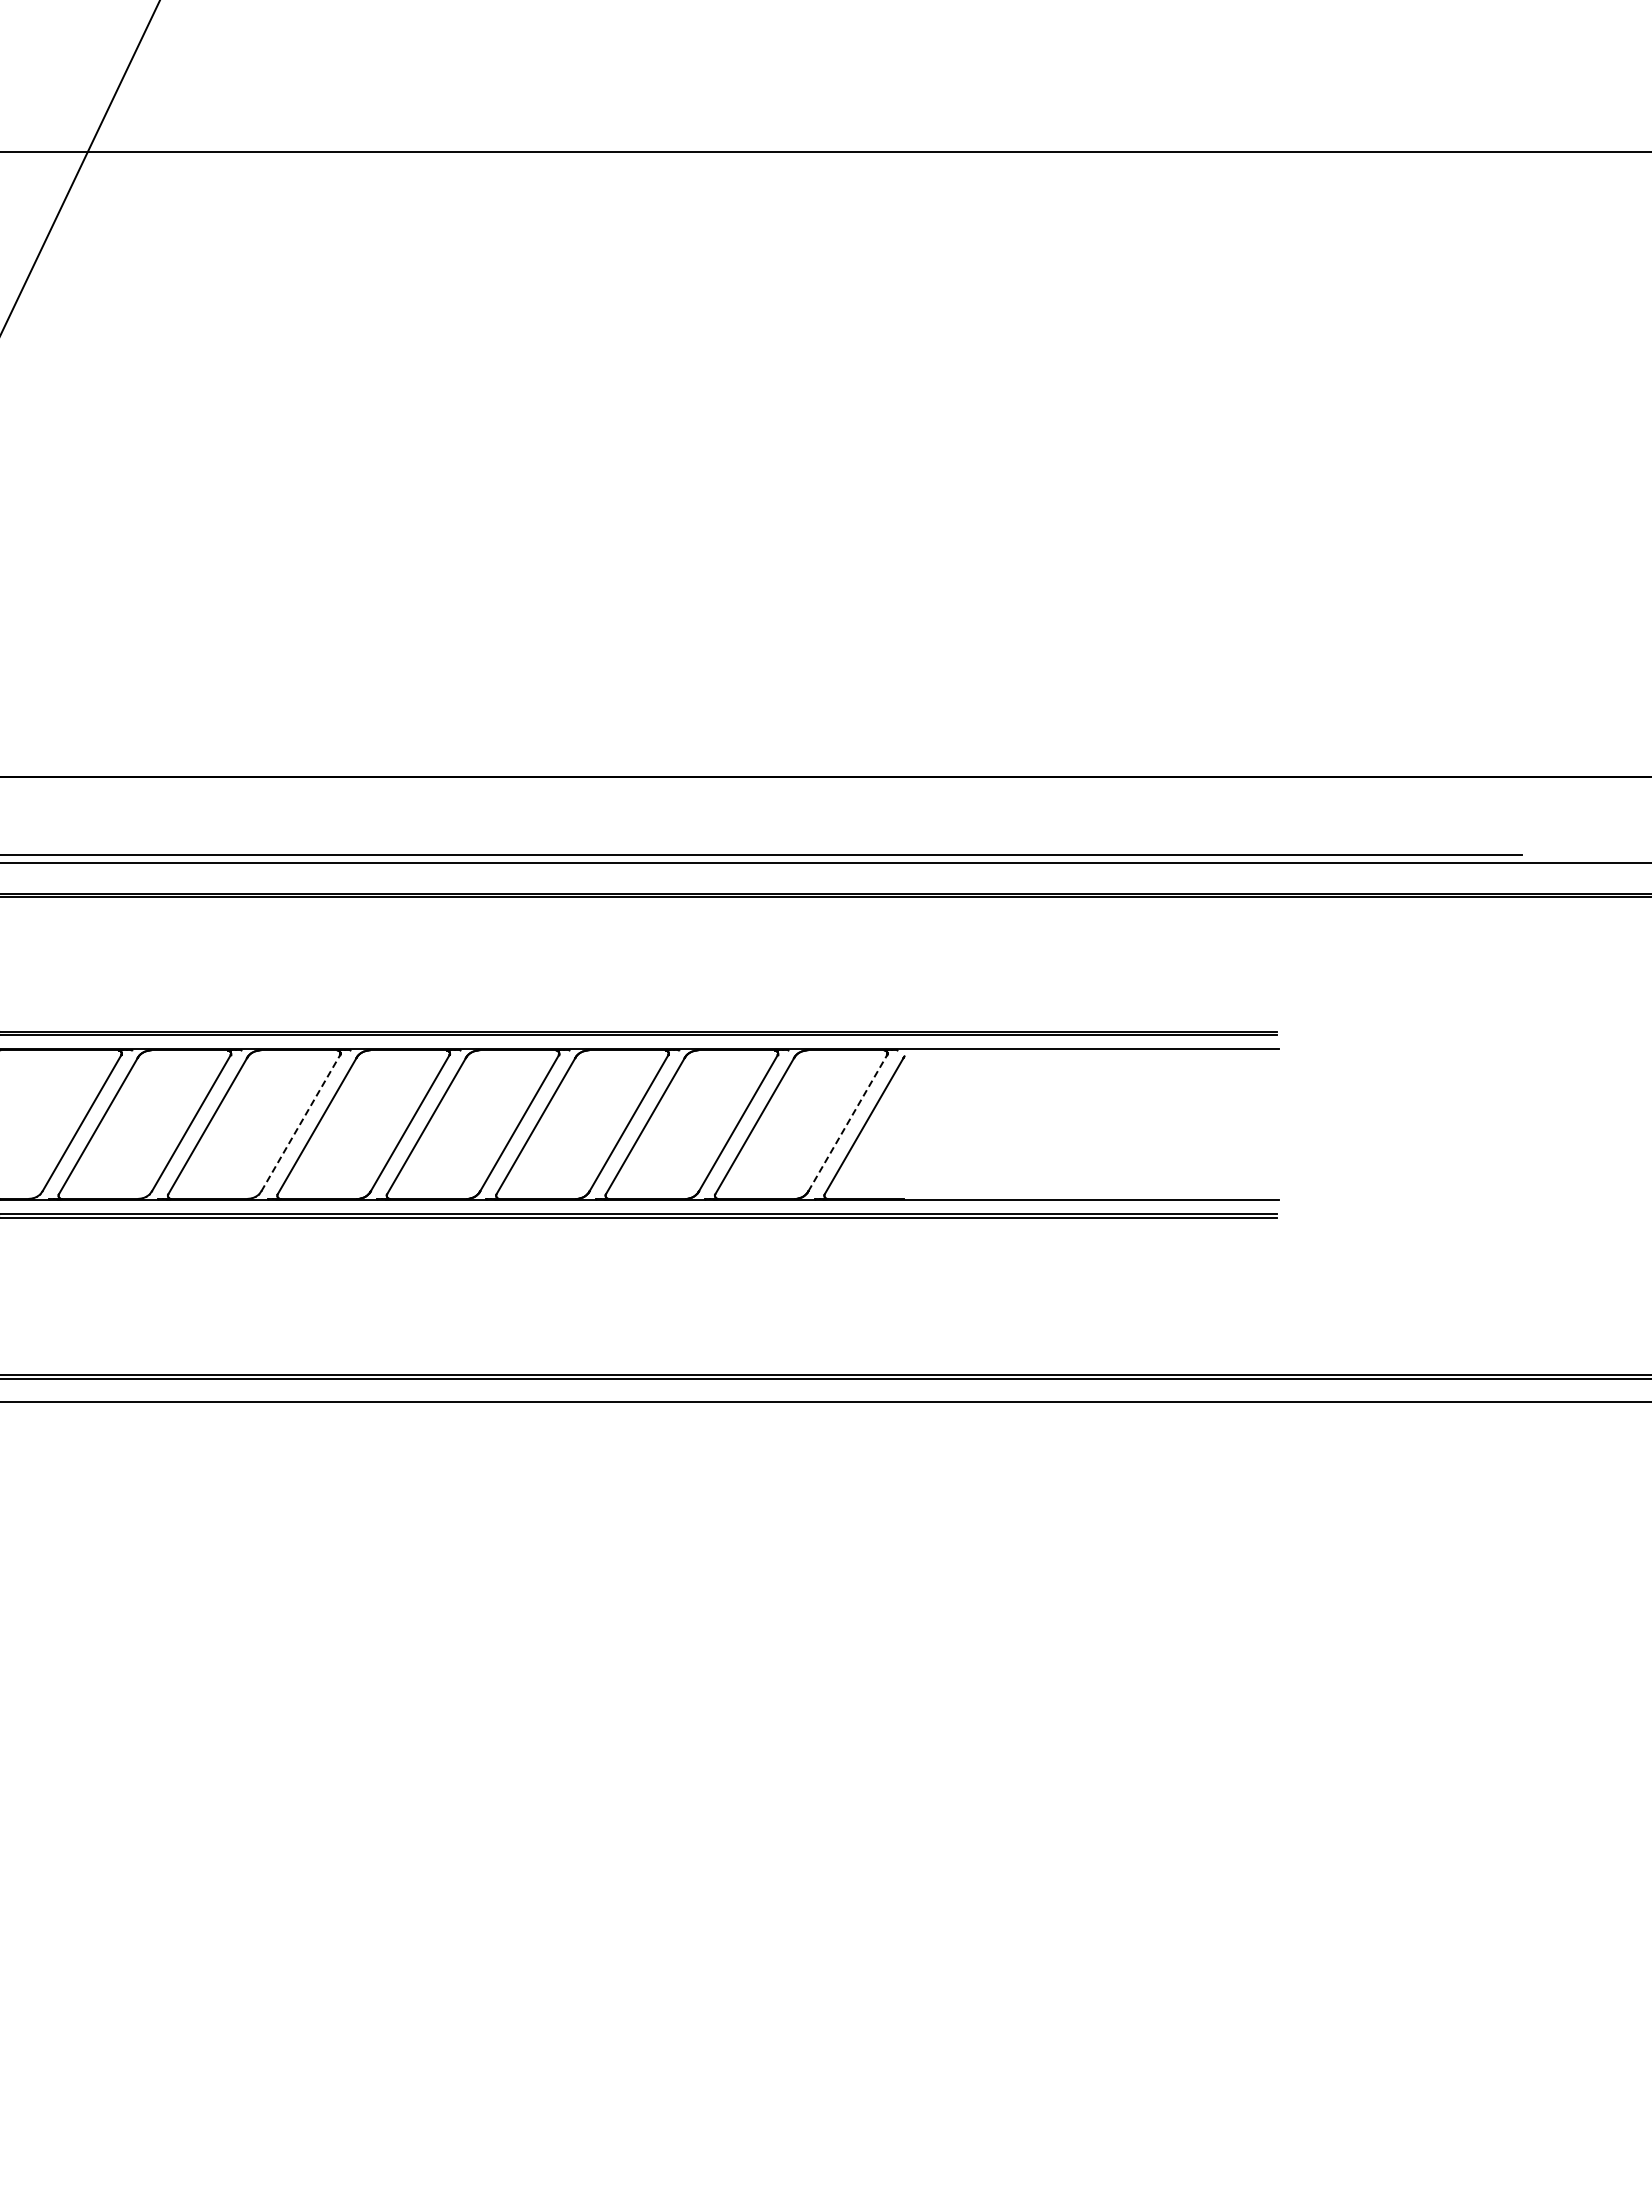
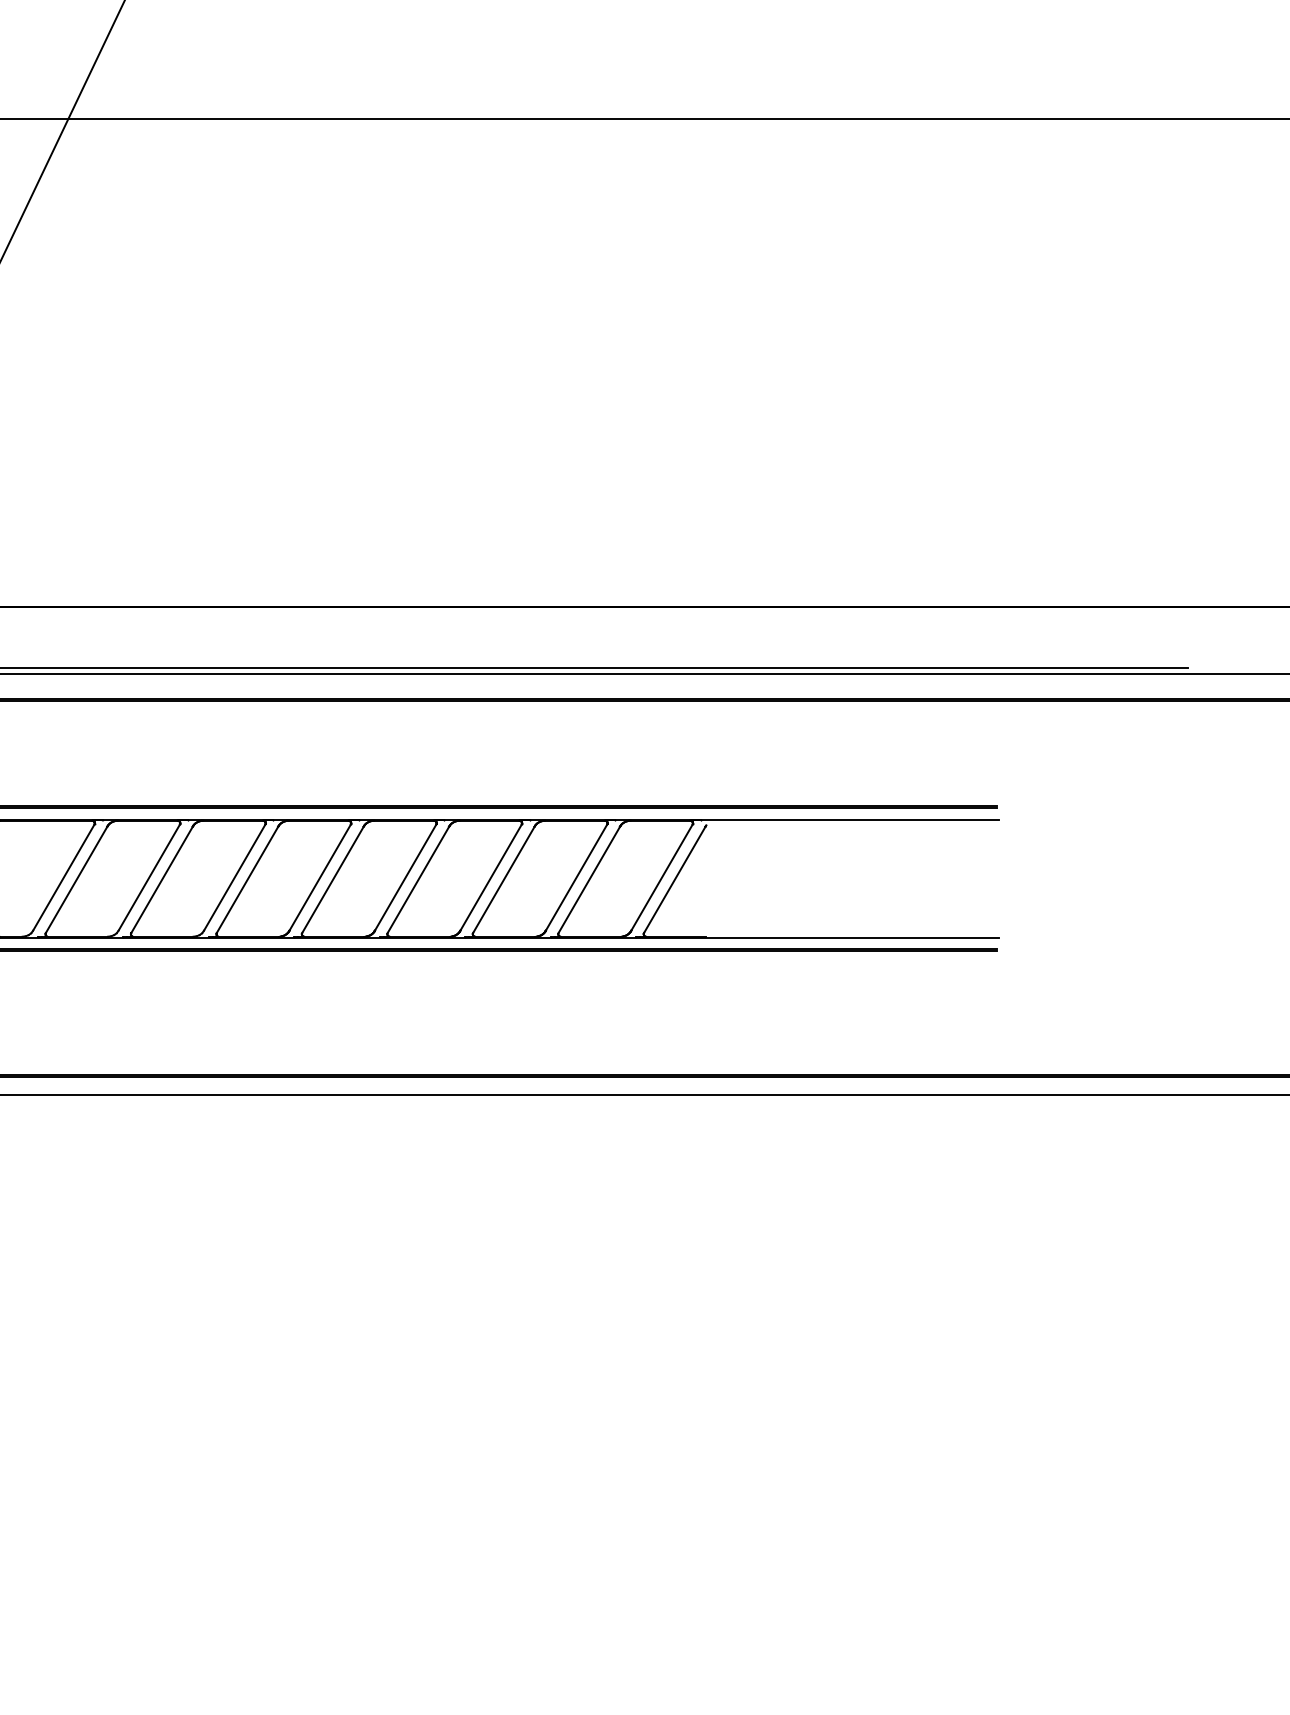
line: (300, 1123) -> (234, 877), dashed -> solid
line: (847, 1123) -> (661, 877), dashed -> solid

